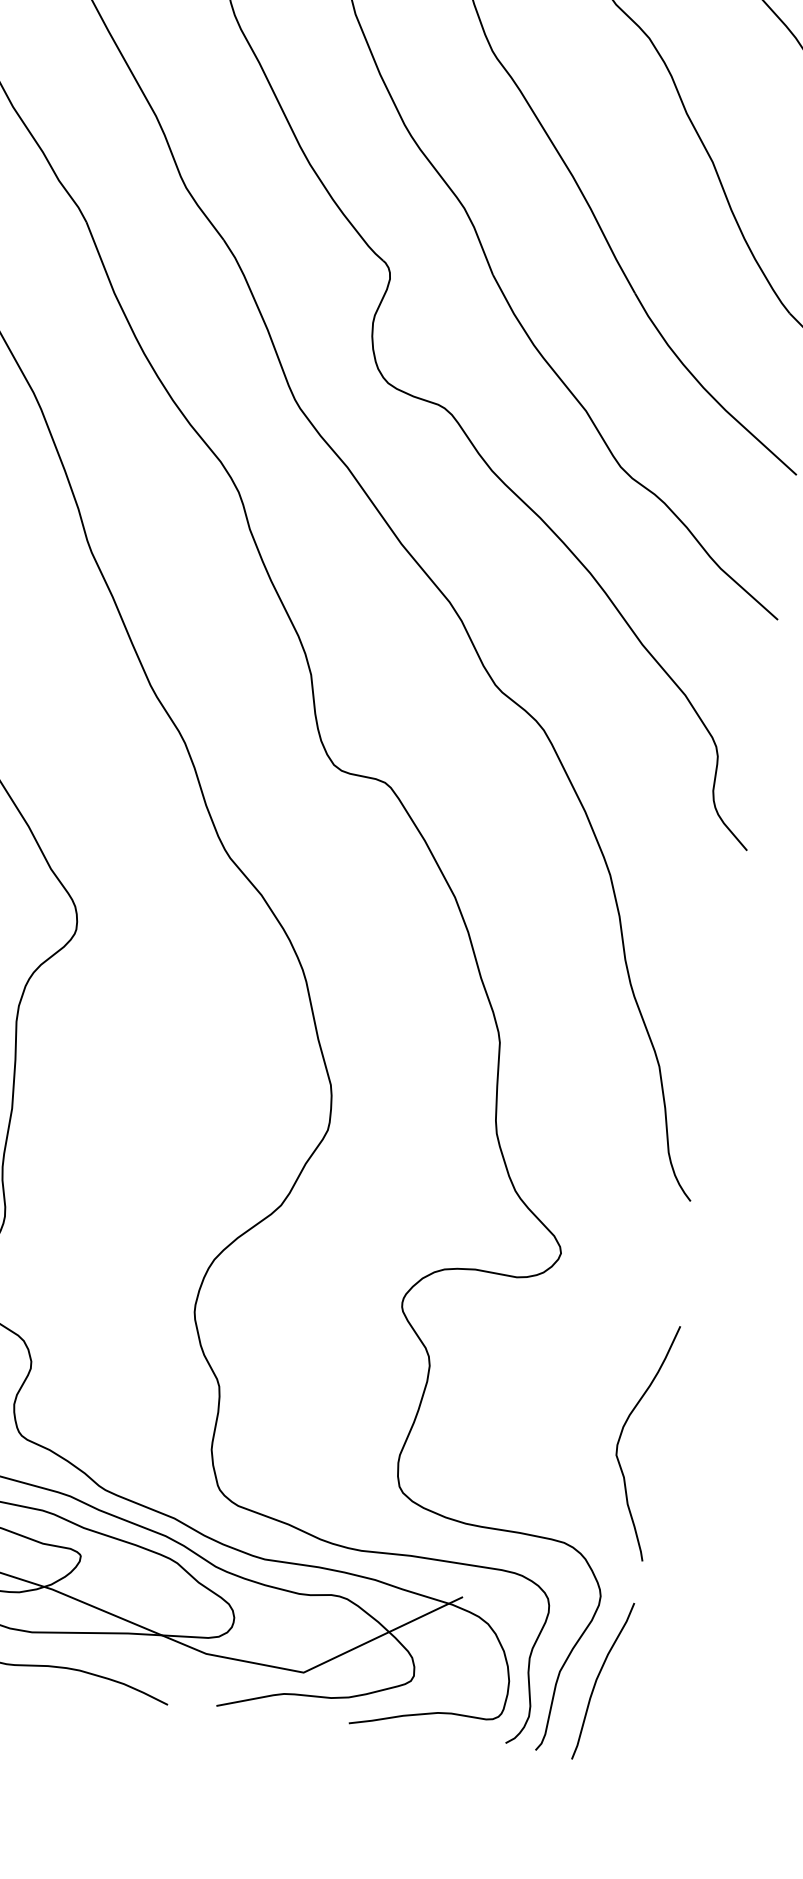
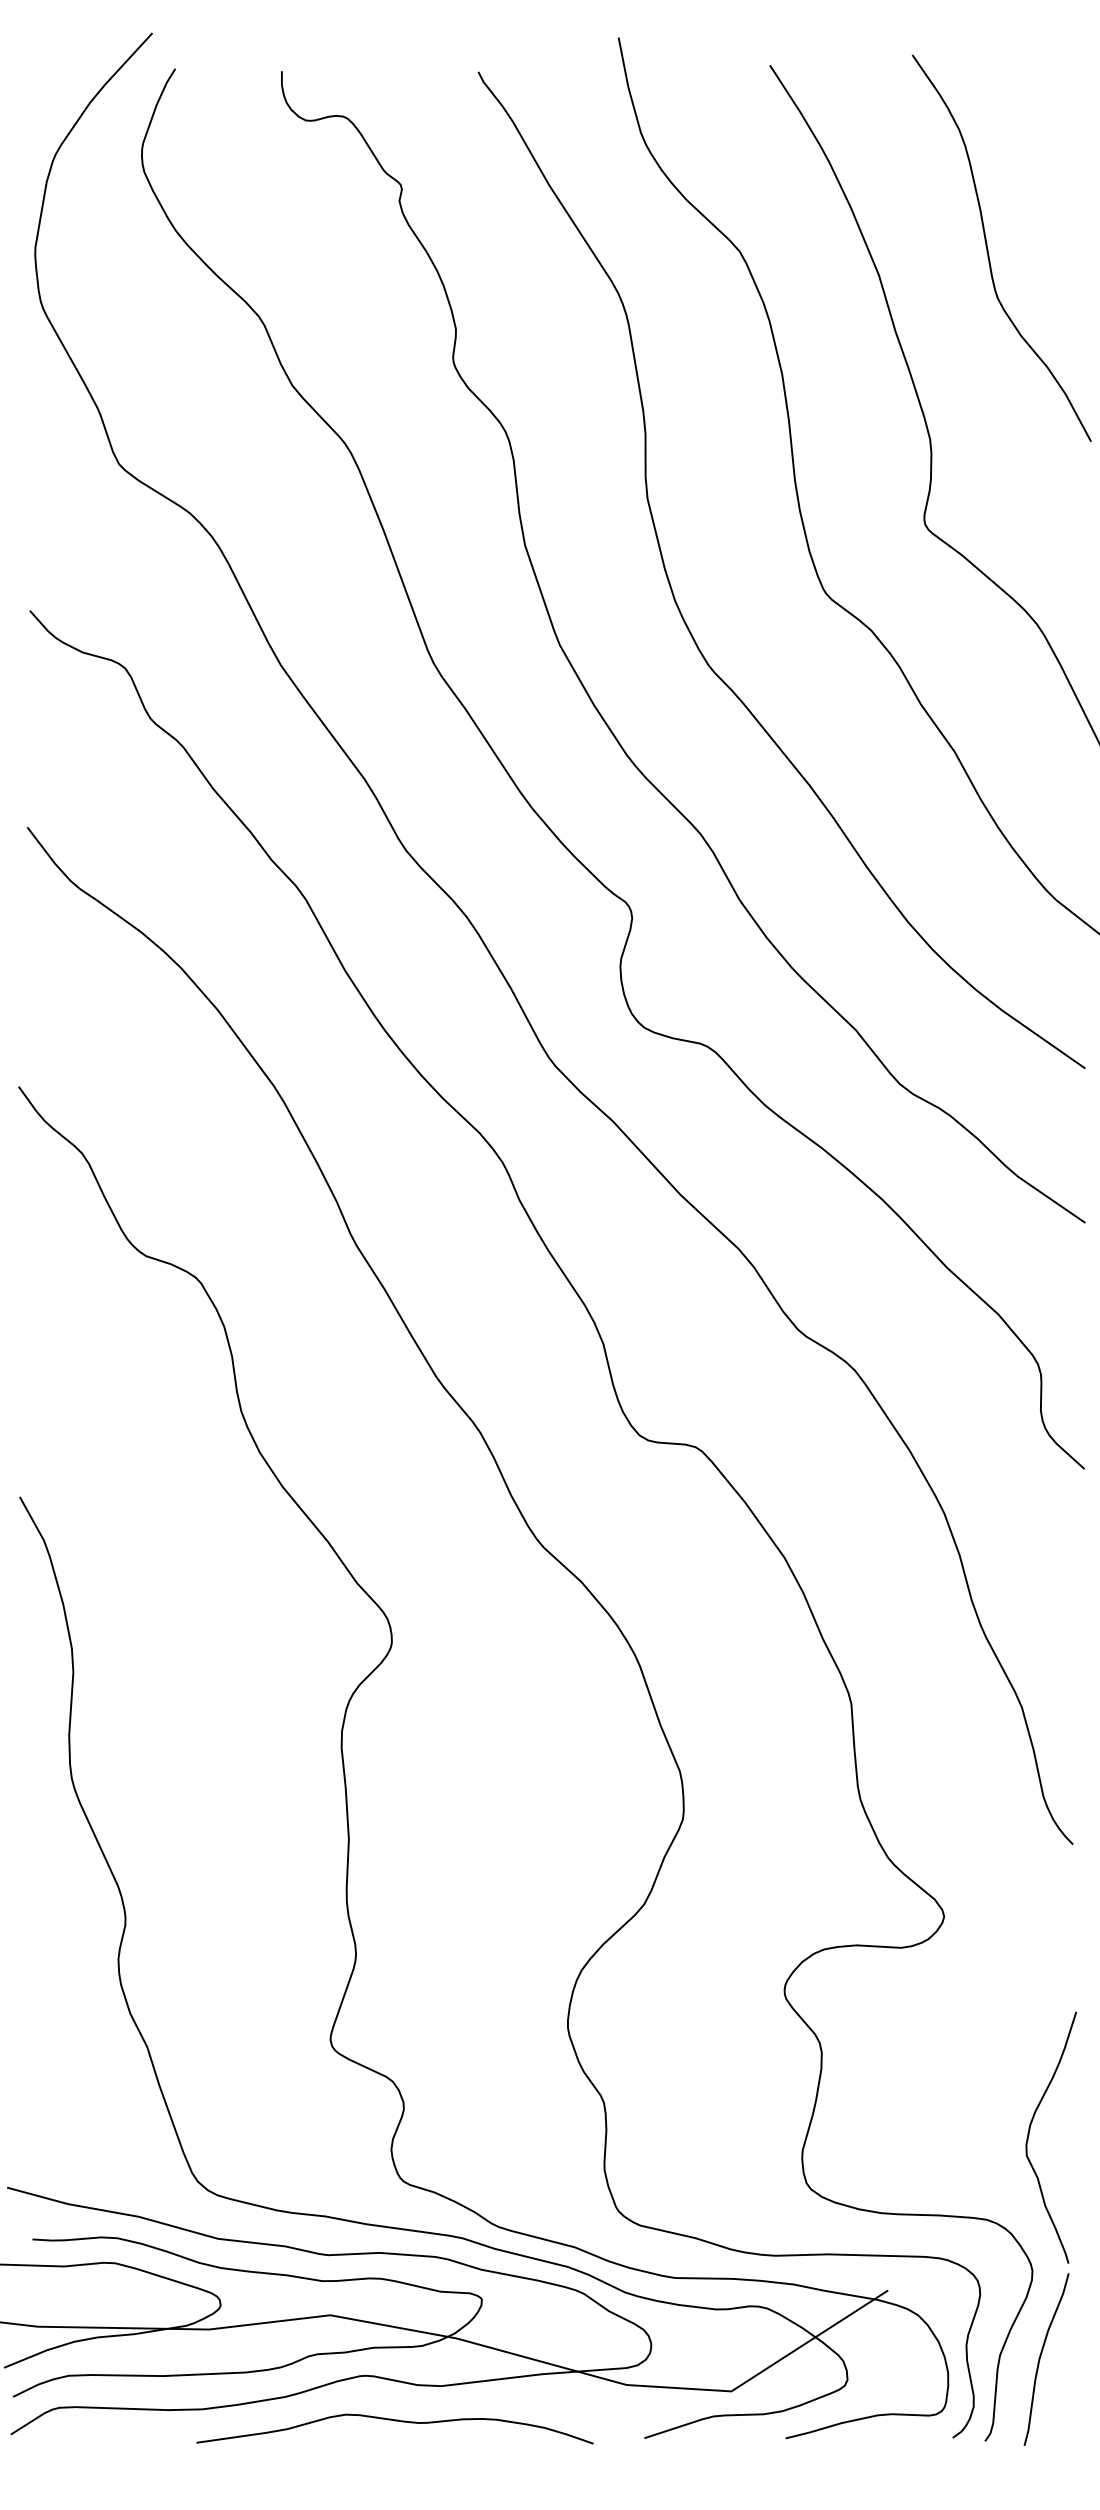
curve: (621, 1436) -> (1029, 2135), moved

